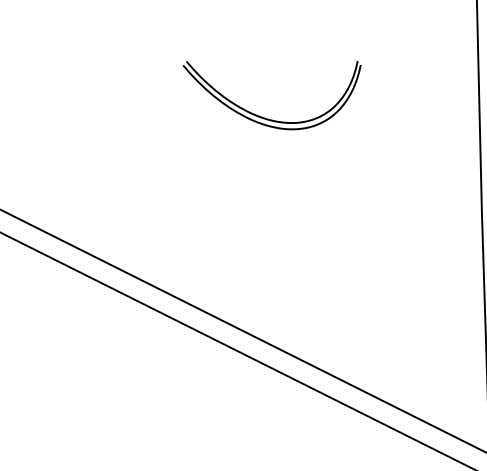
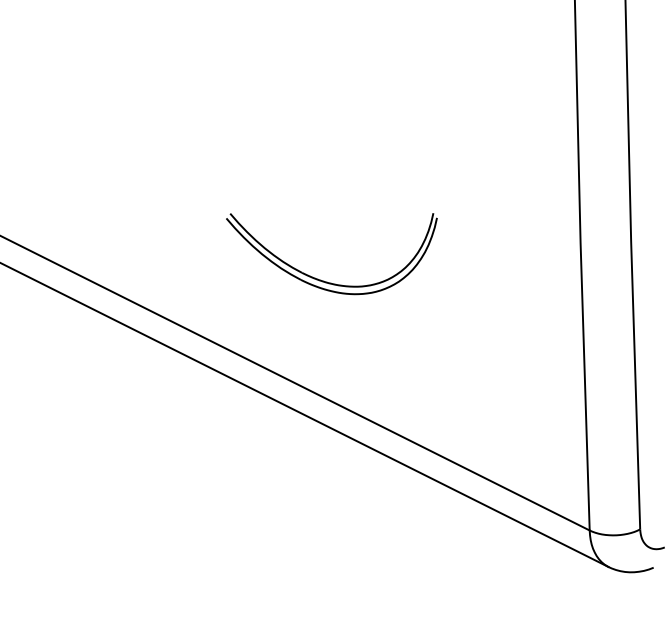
part: (265, 117) -> (323, 280), moved

